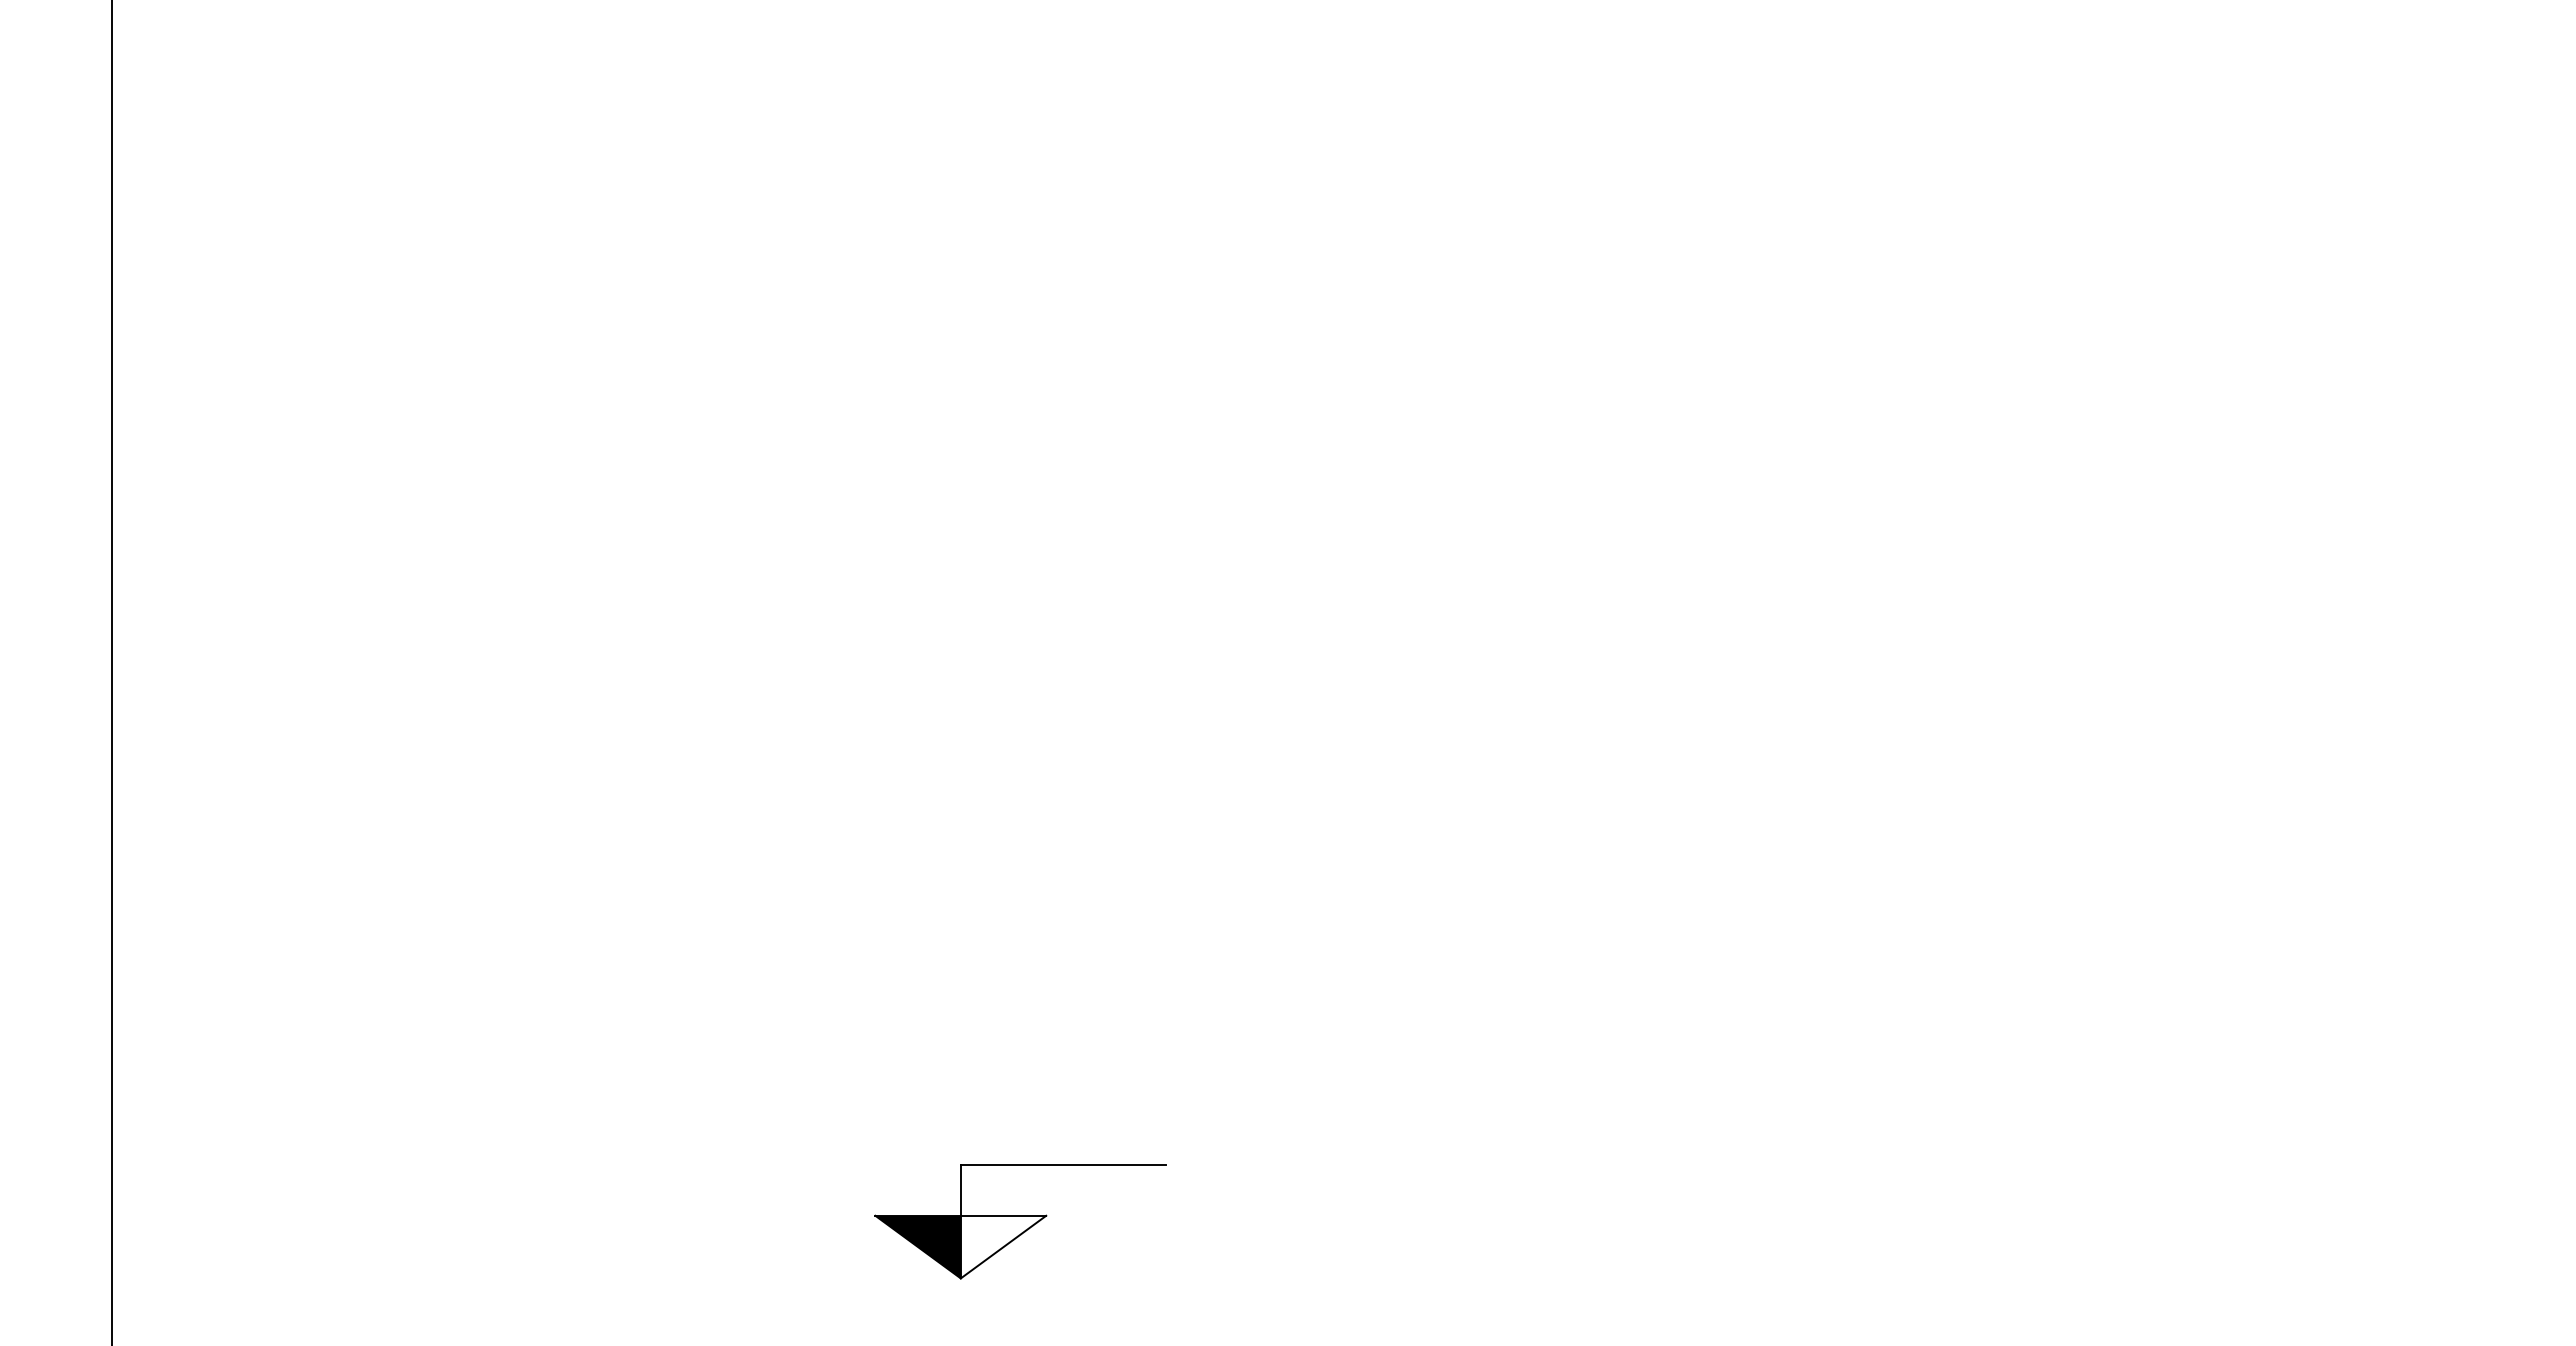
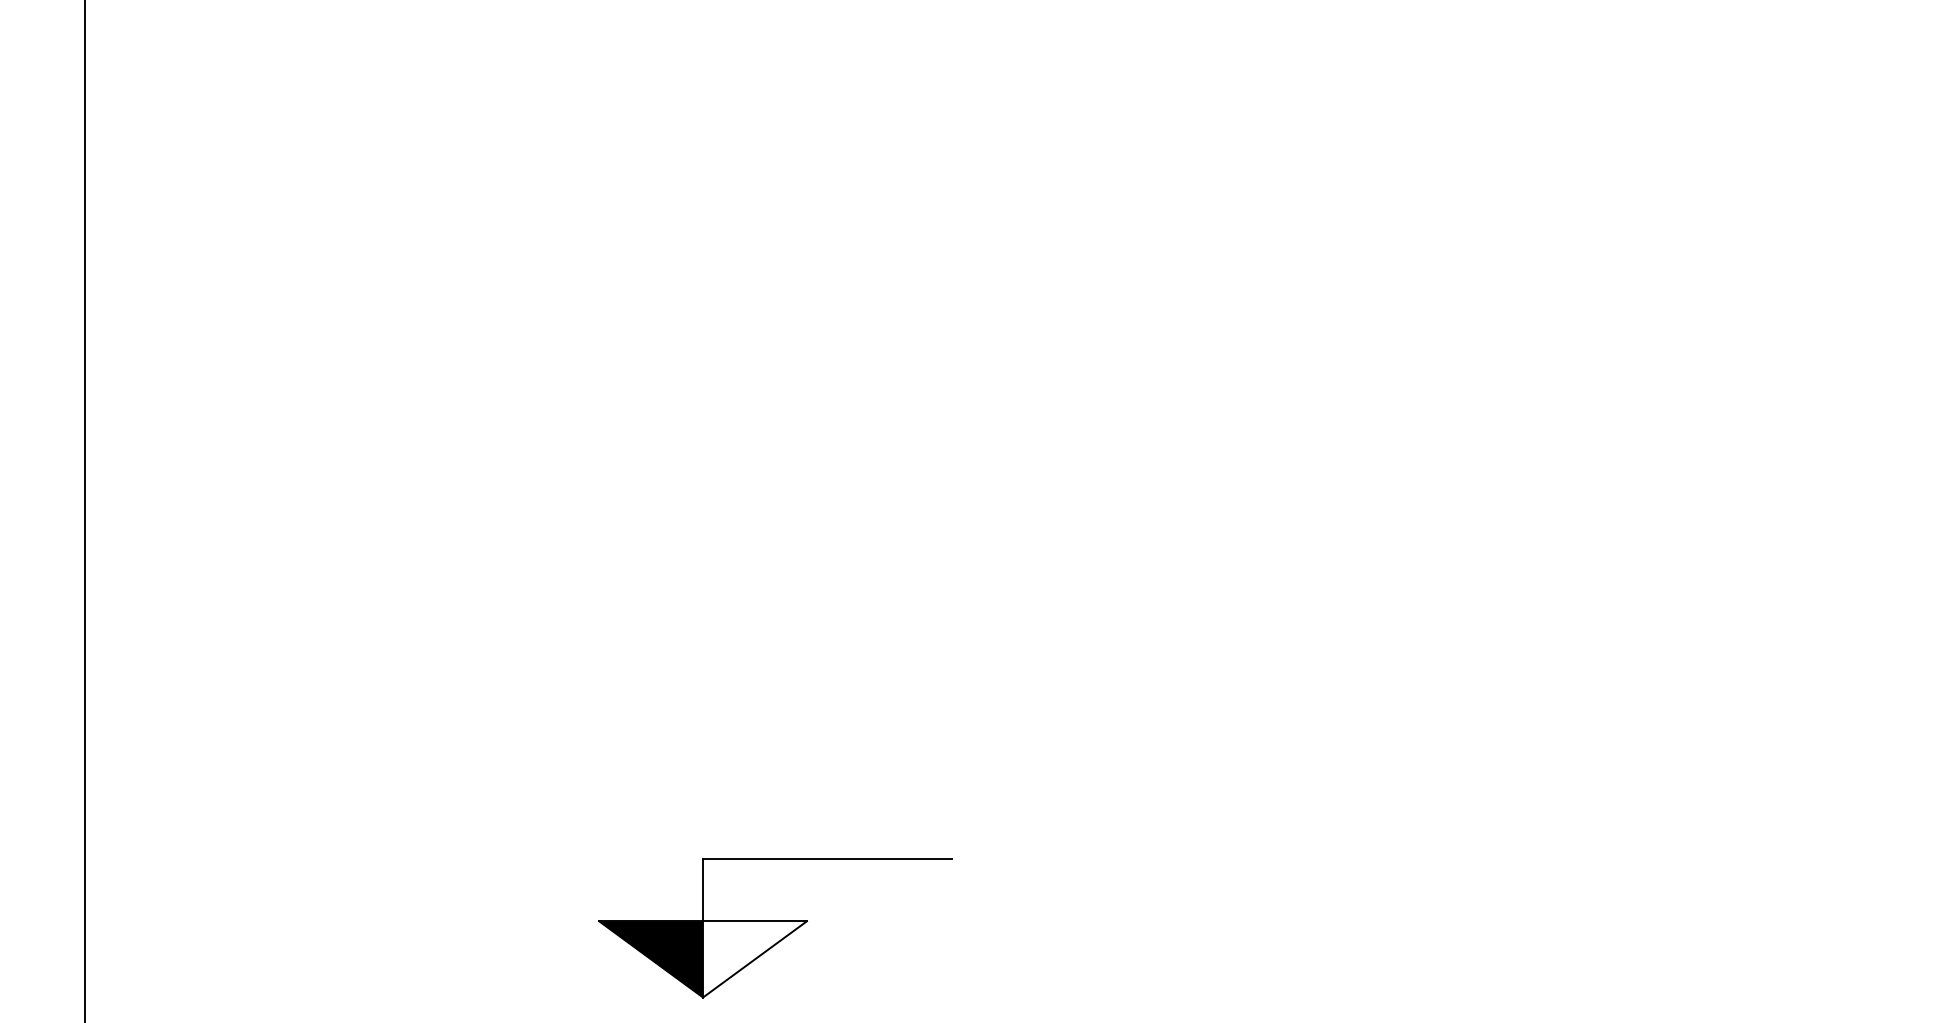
part: (1020, 1221) -> (775, 928), size x1.6

